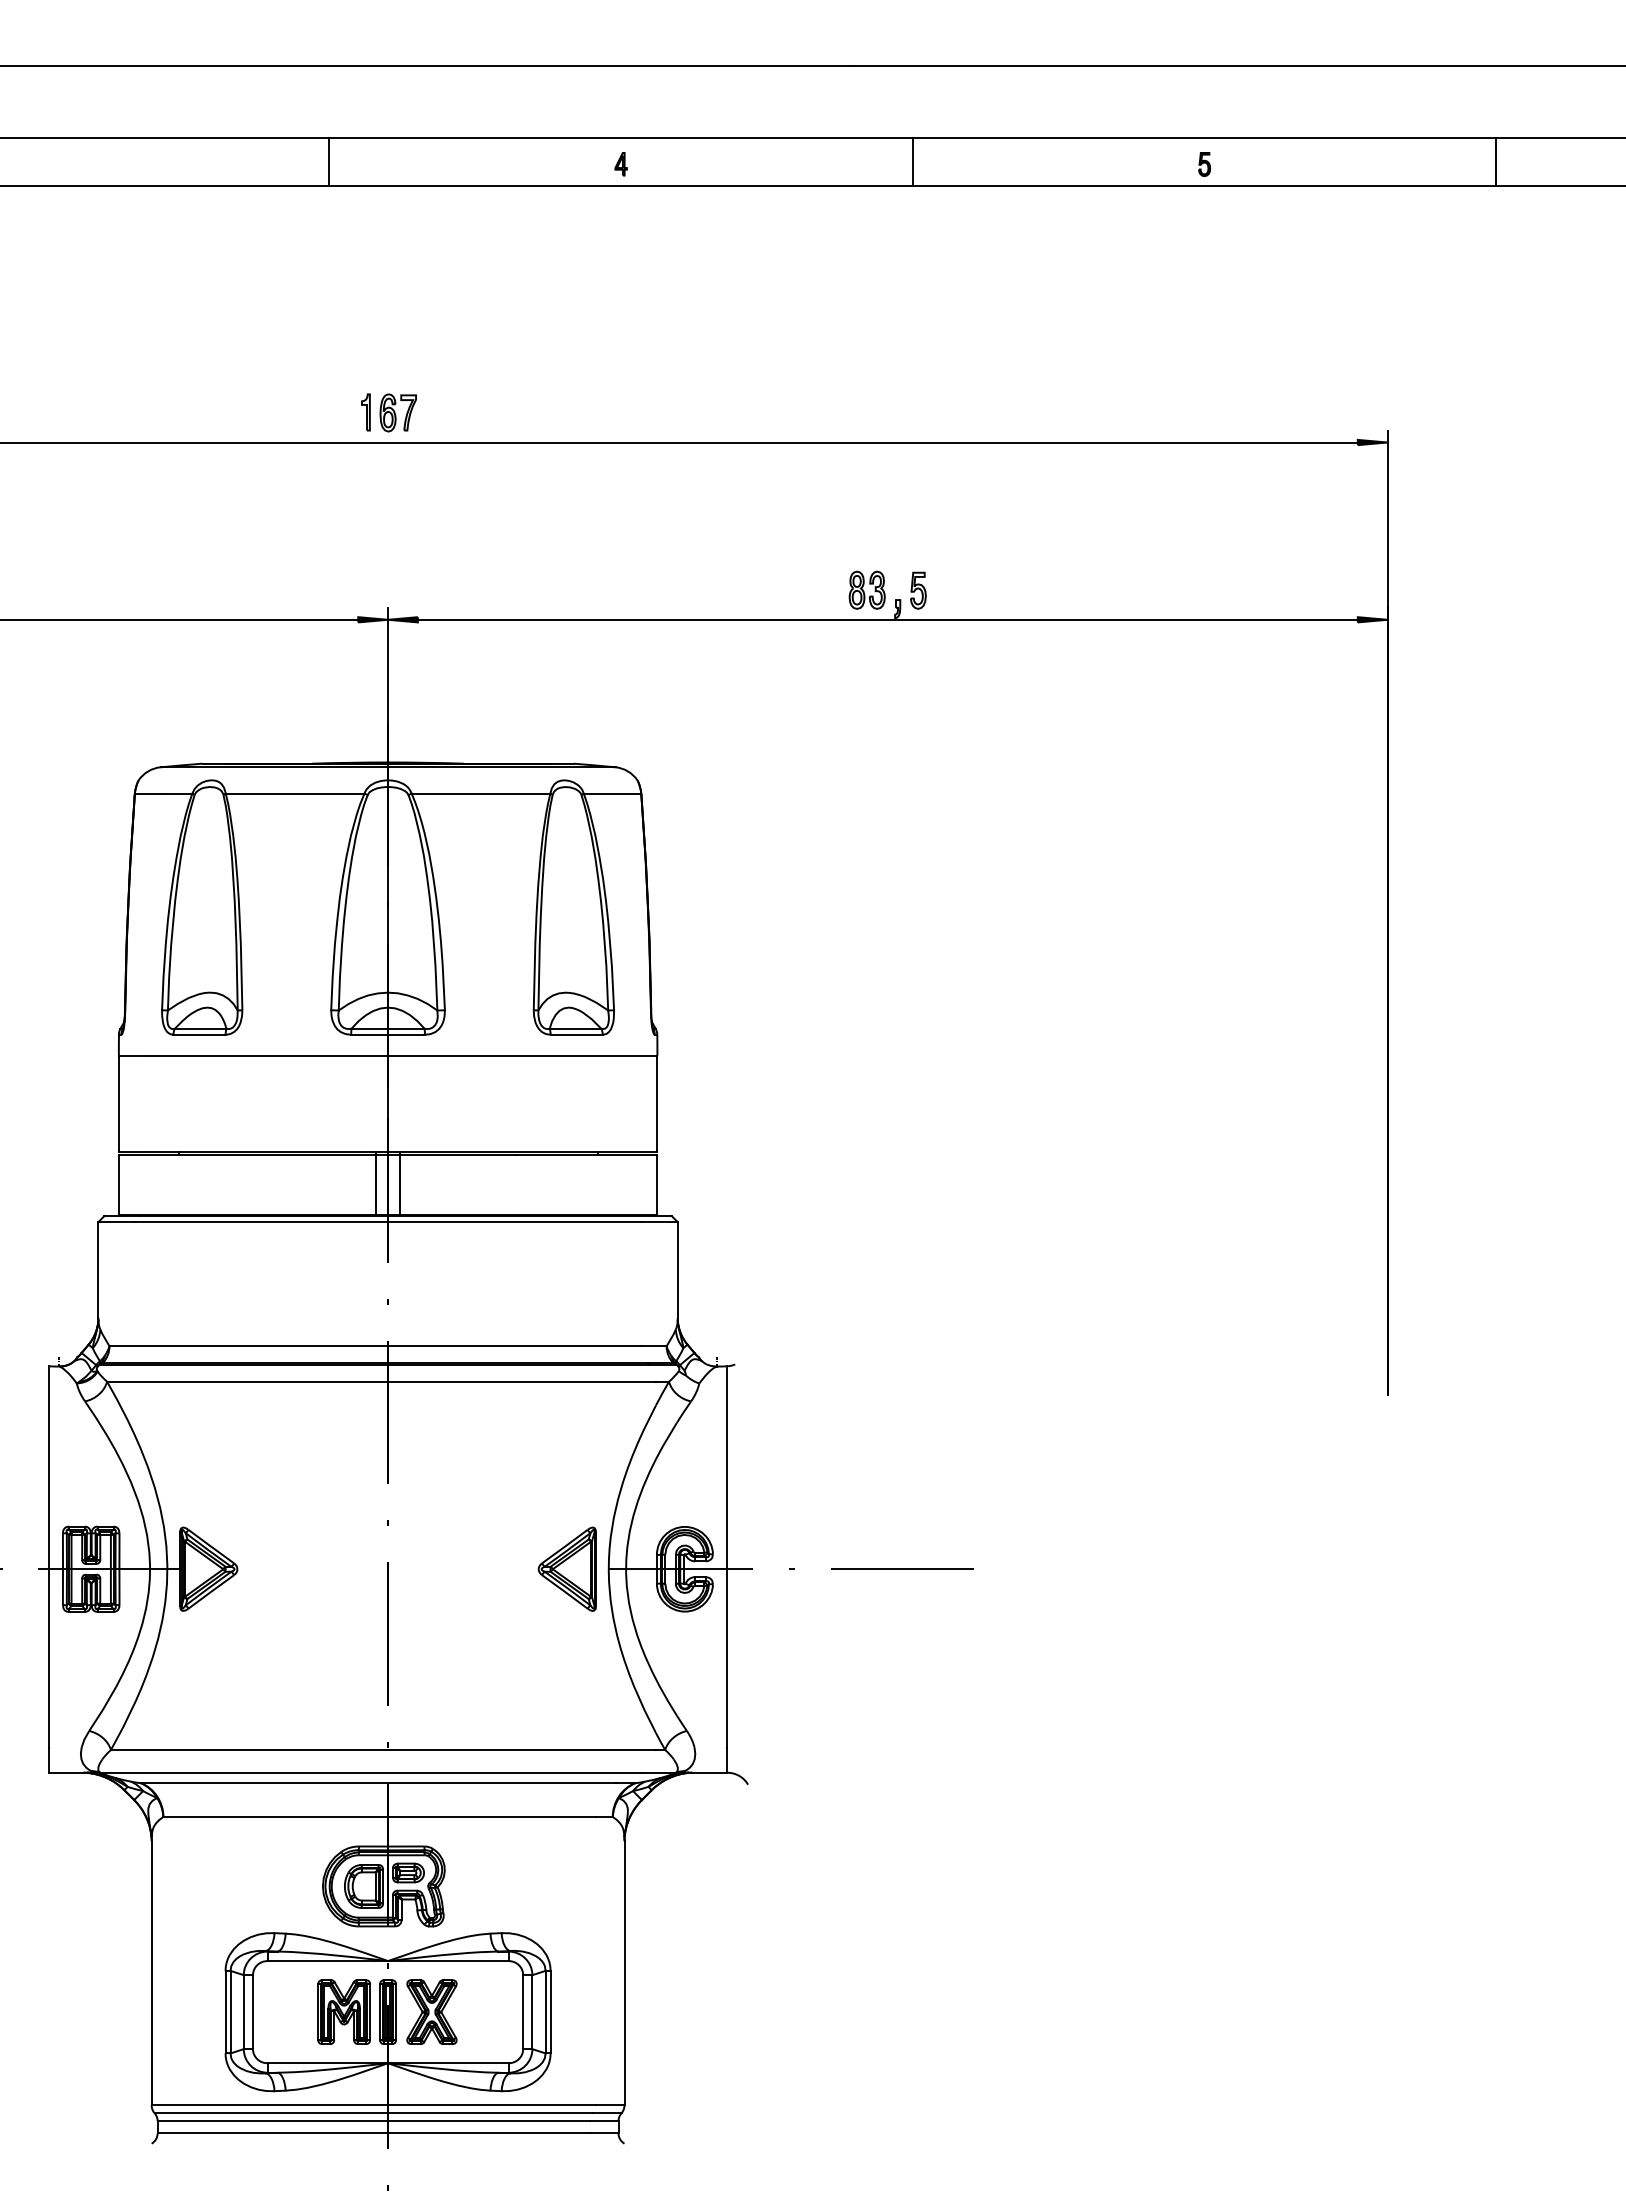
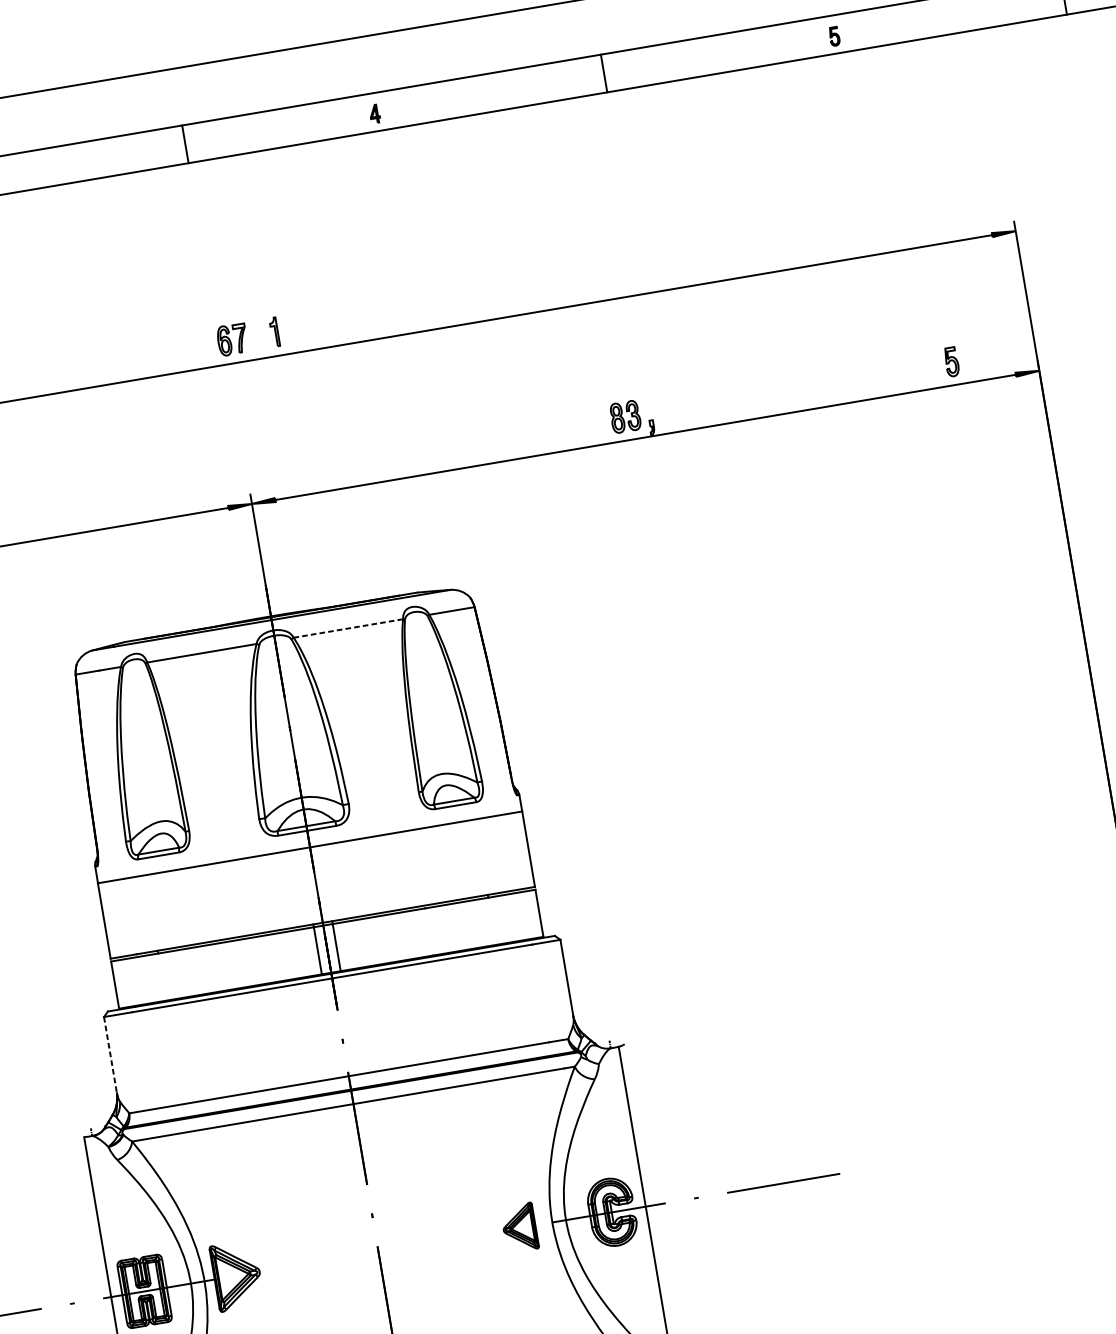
line: (328, 162) -> (185, 144), moved
part: (365, 412) -> (274, 332), moved
part: (918, 590) -> (951, 361), moved
line: (480, 793) -> (347, 628), solid -> dashed
line: (98, 1270) -> (110, 1055), solid -> dashed
part: (566, 1568) -> (518, 1227), size x0.7

